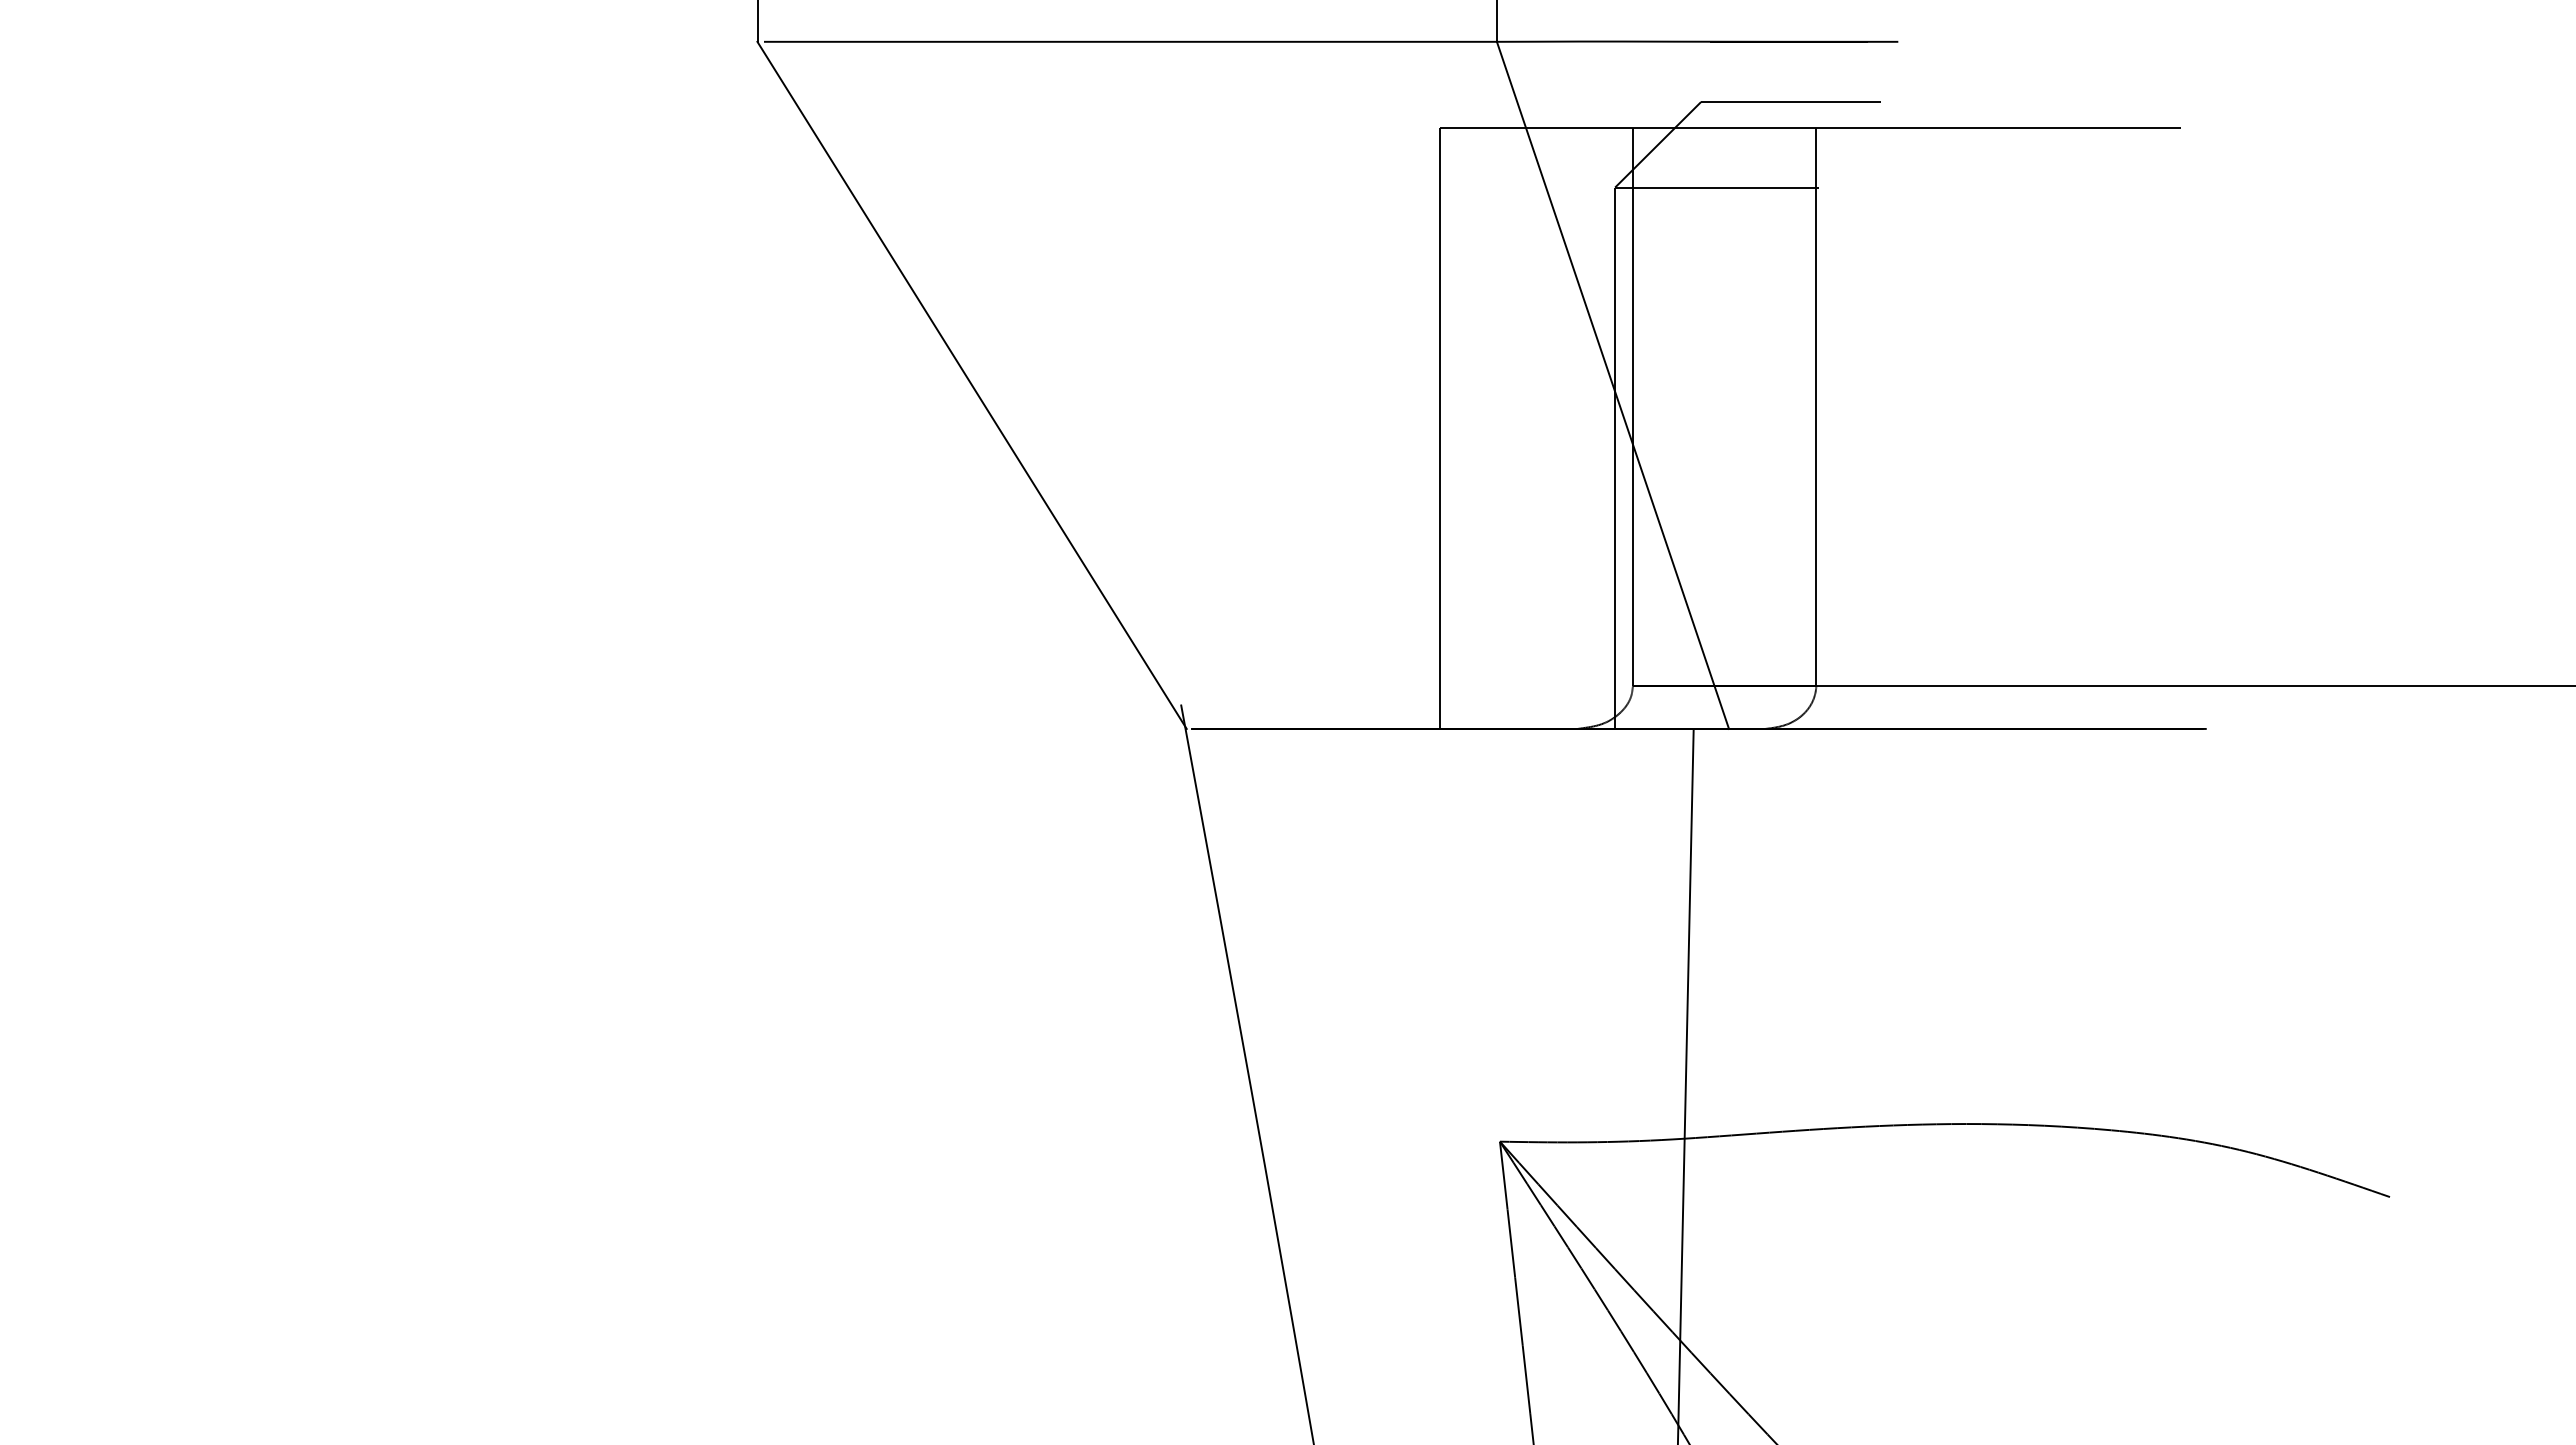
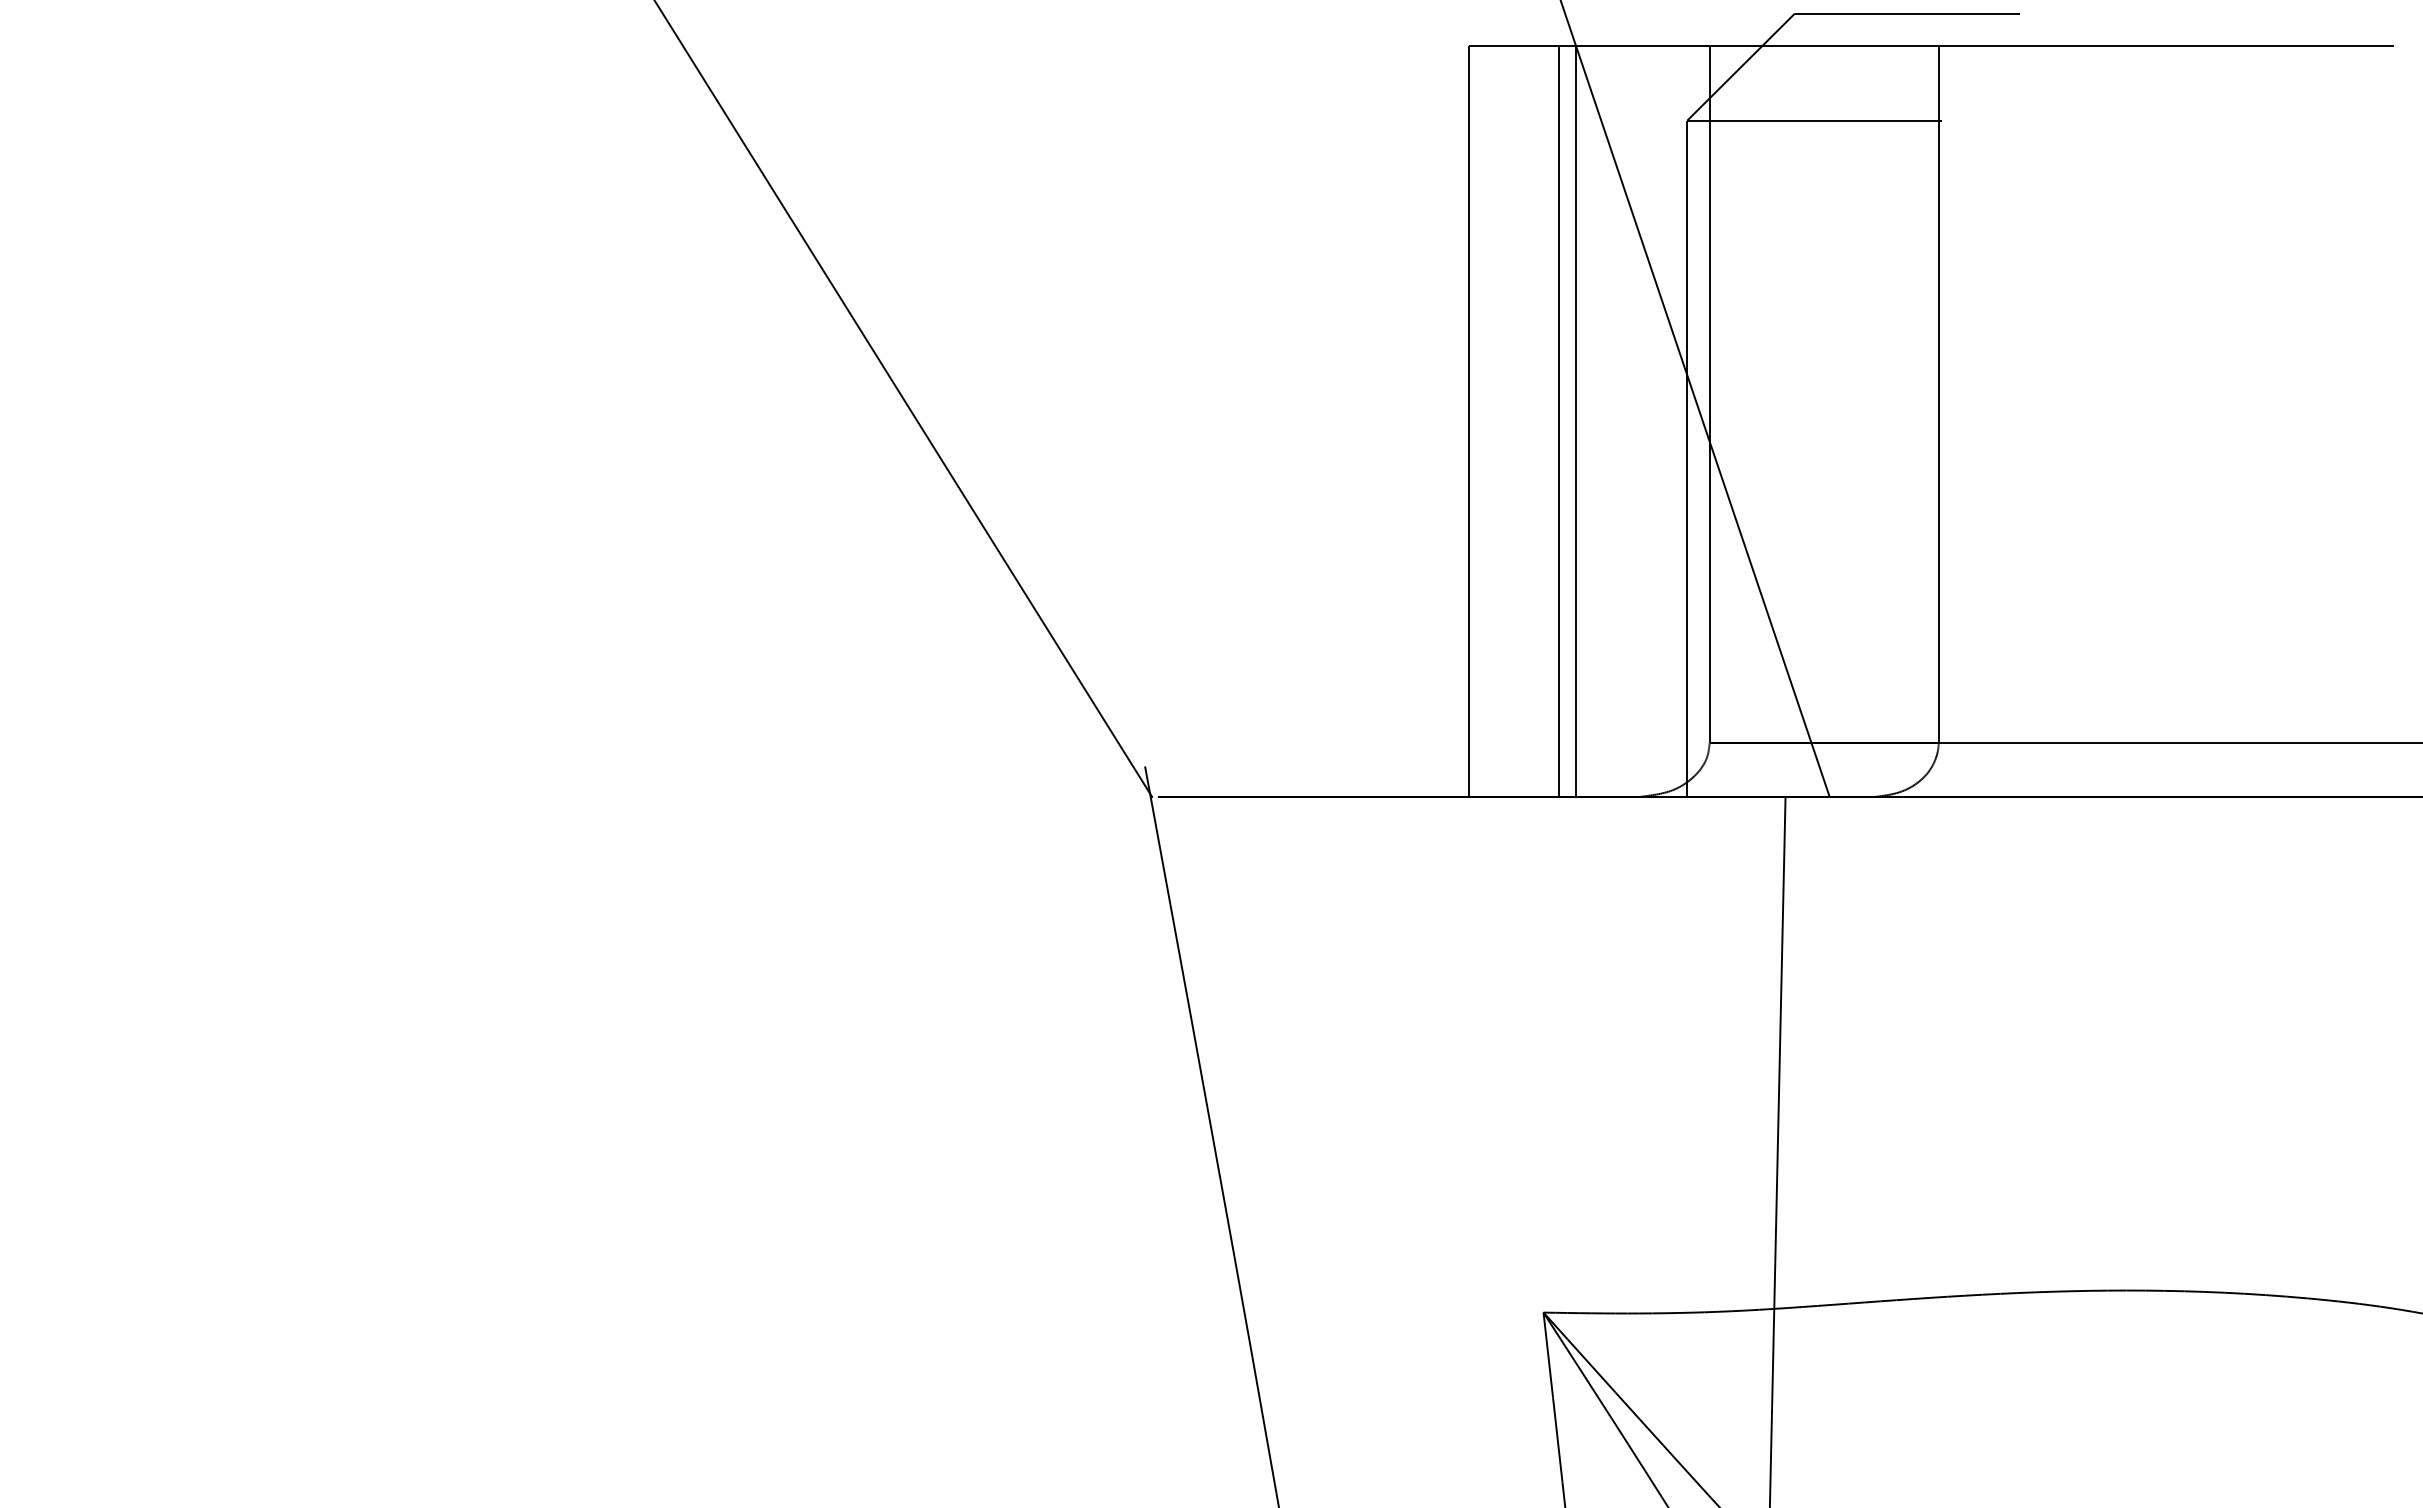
line: (1512, 427) -> (1559, 420), added
line: (1525, 427) -> (1575, 420), added

